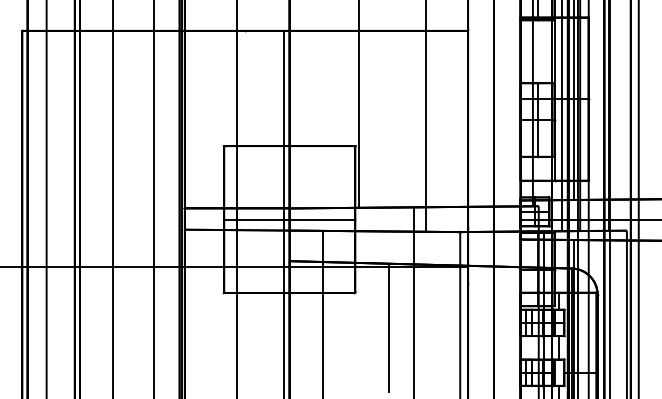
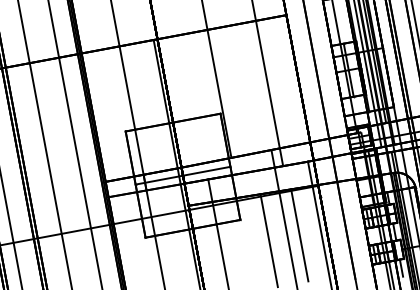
line: (430, 328) -> (299, 235), added

